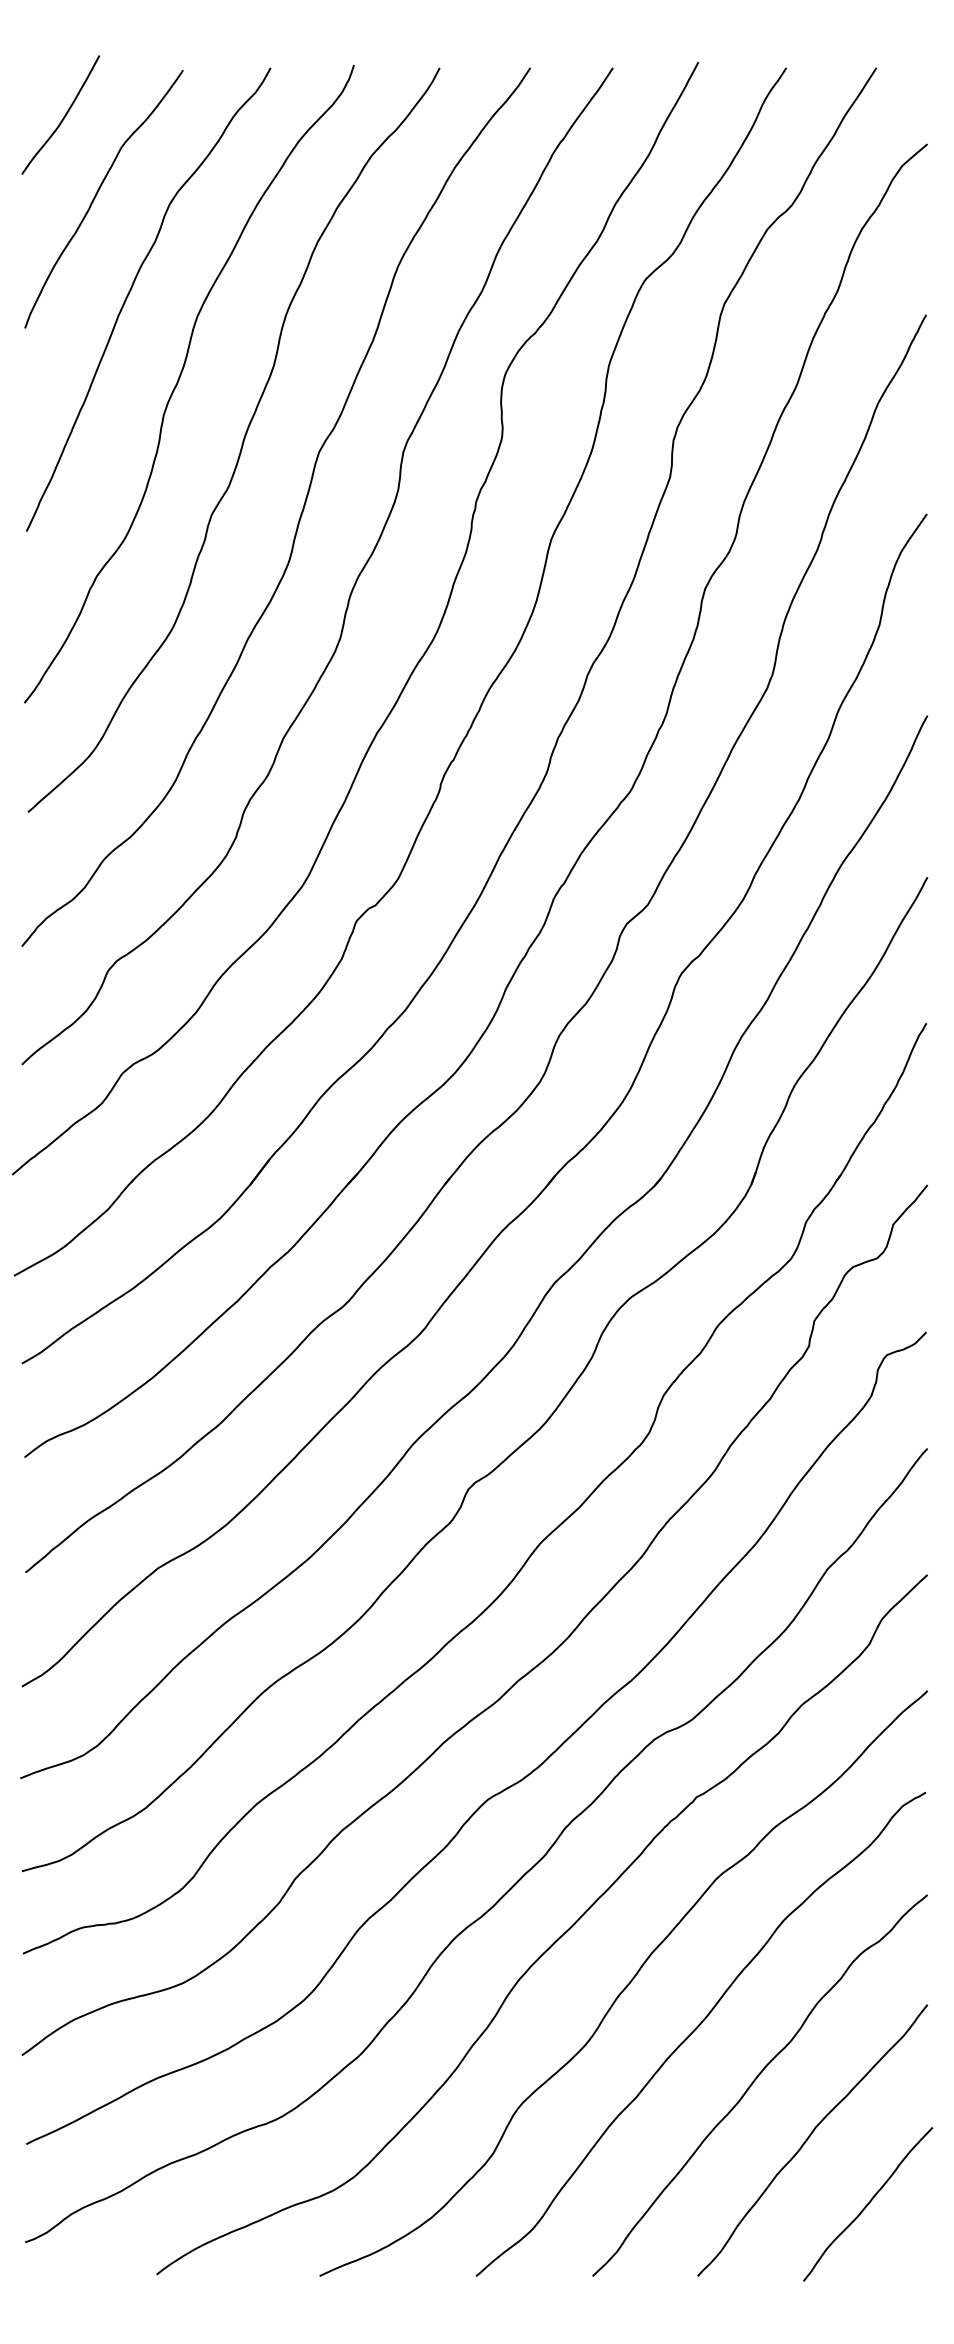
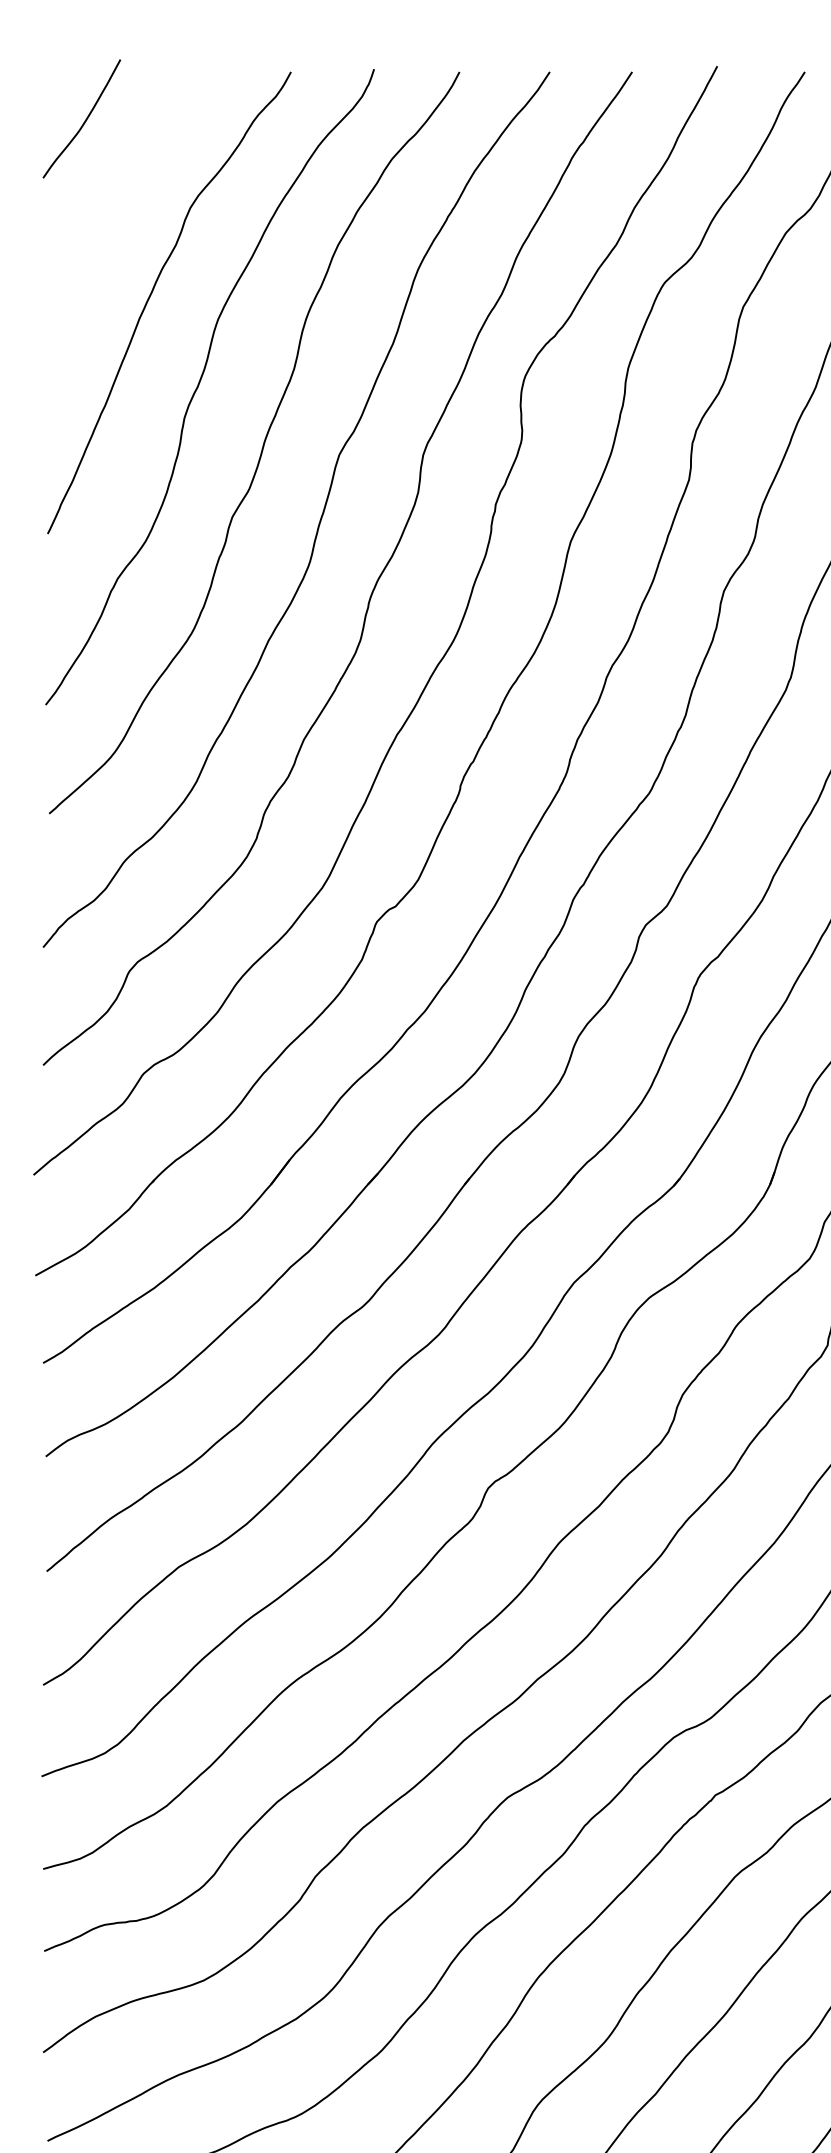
curve: (96, 196) -> (117, 200), removed

